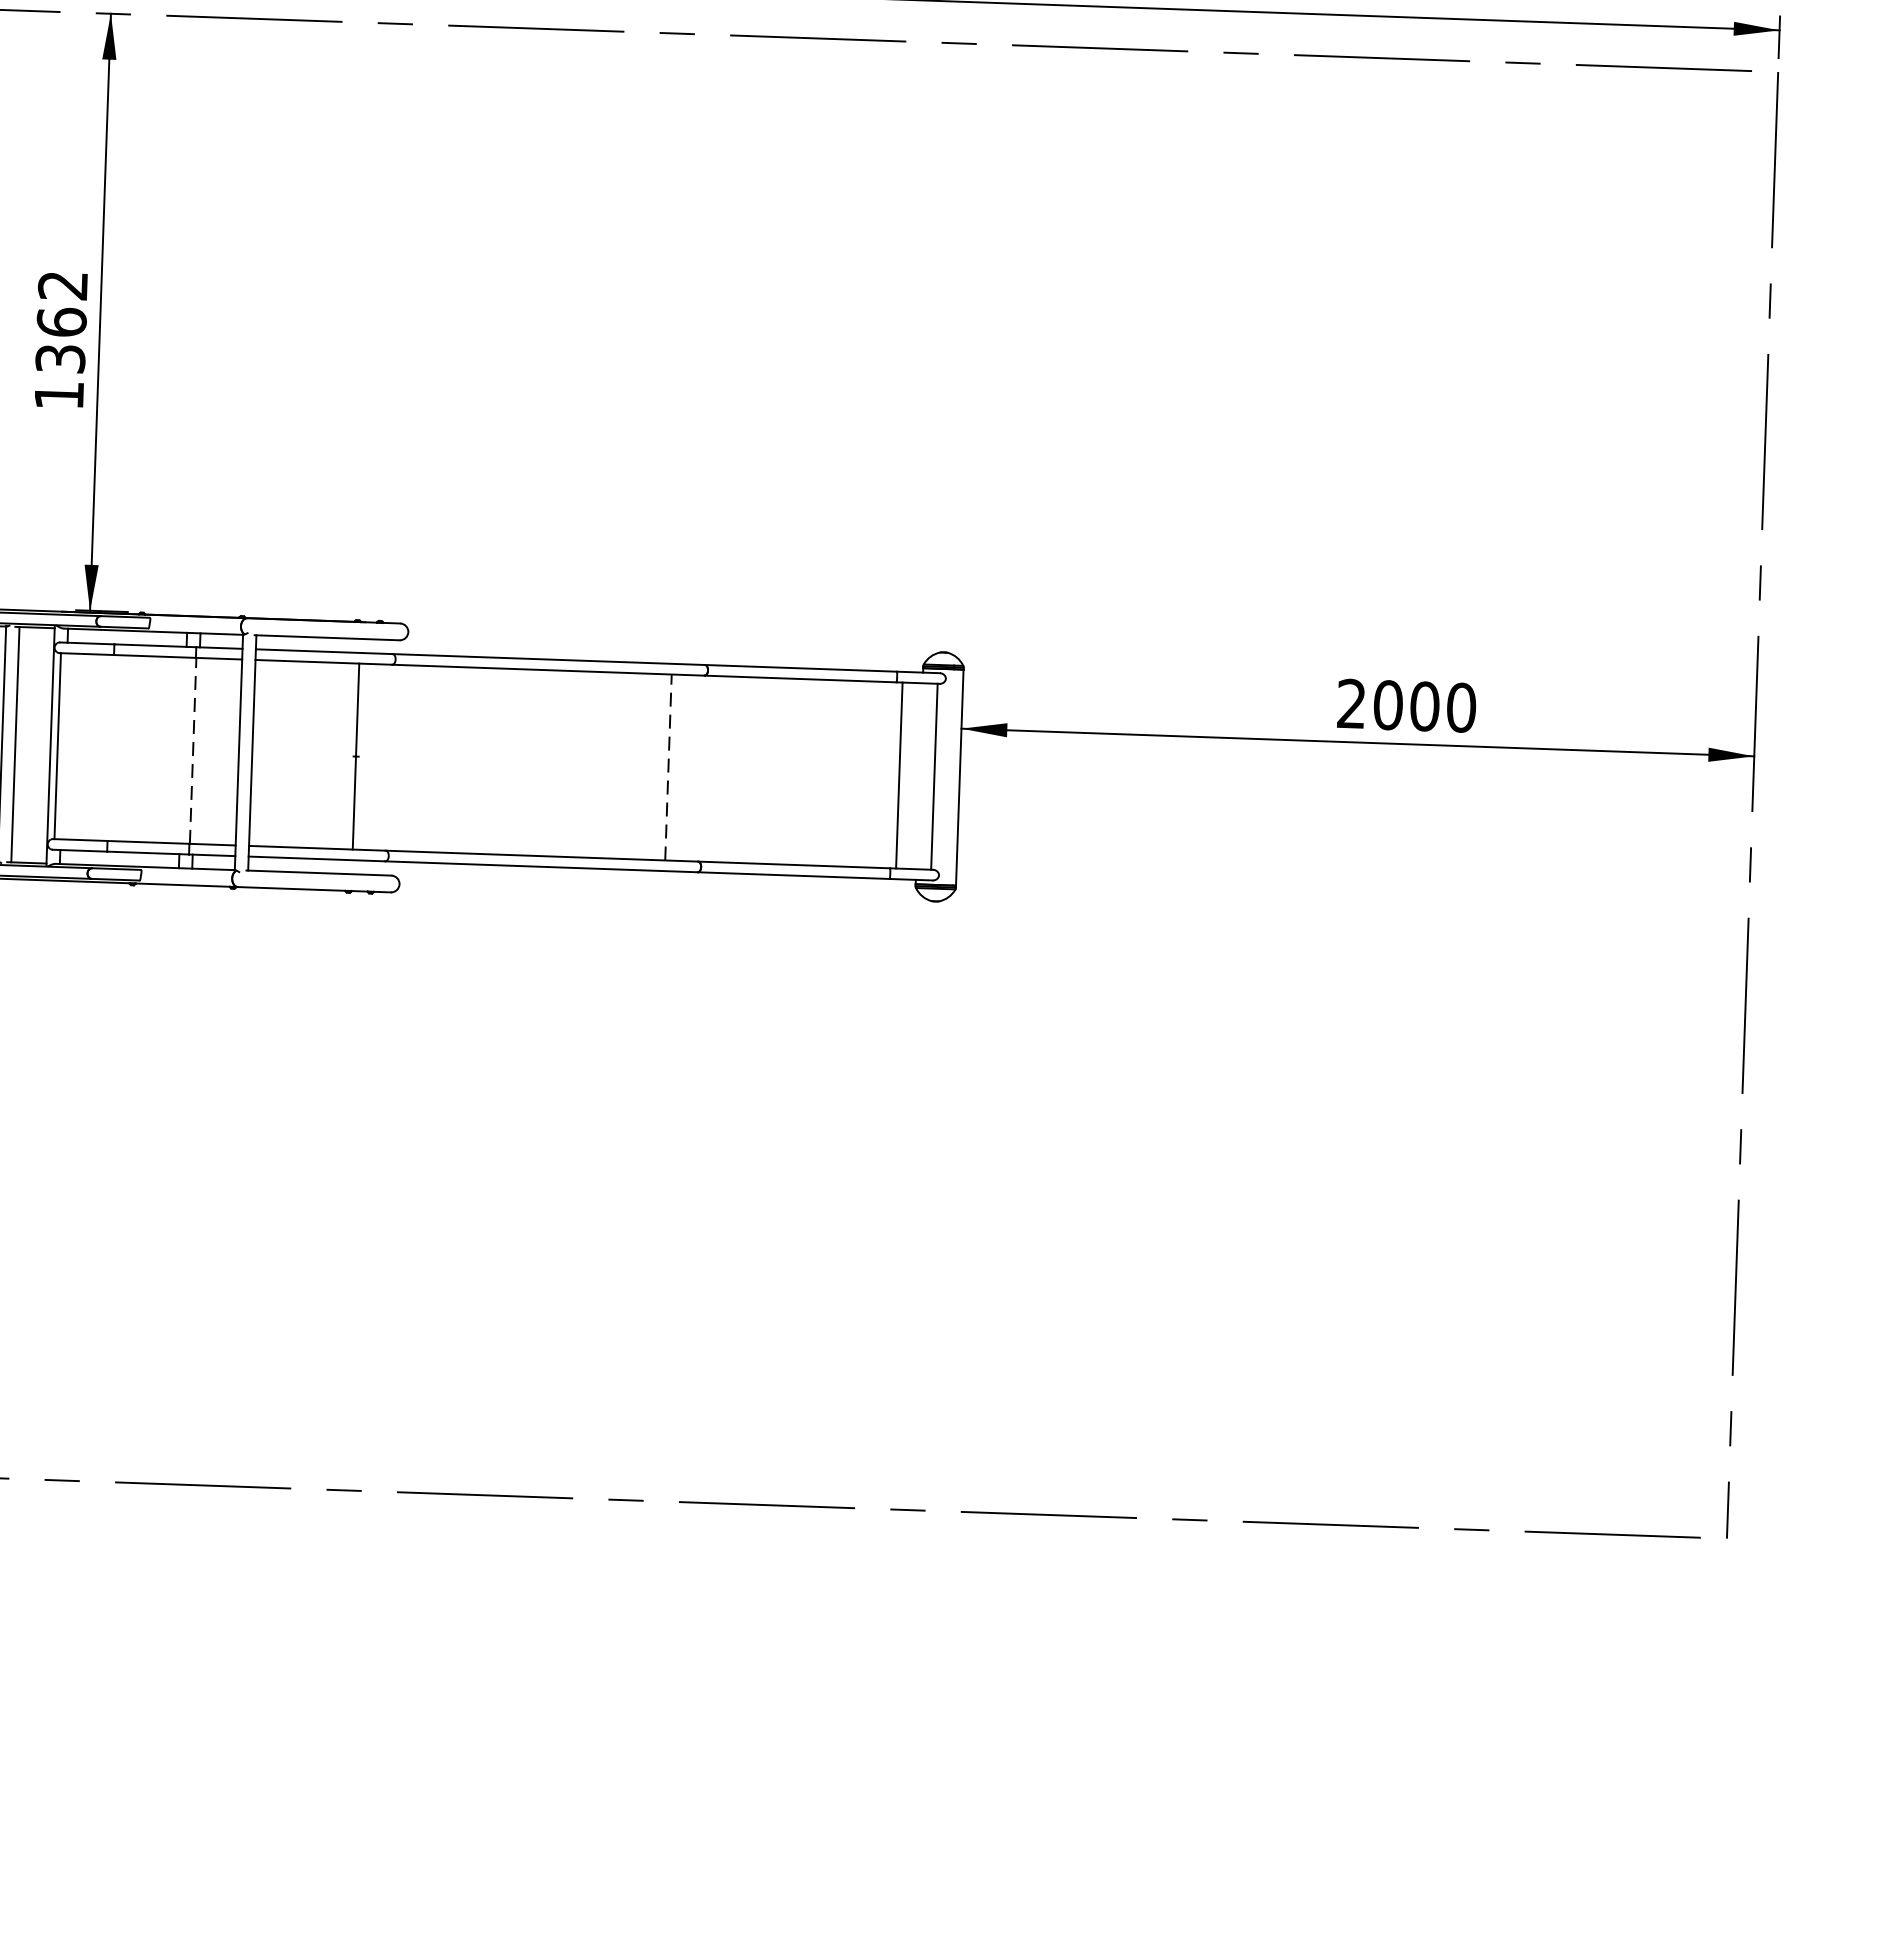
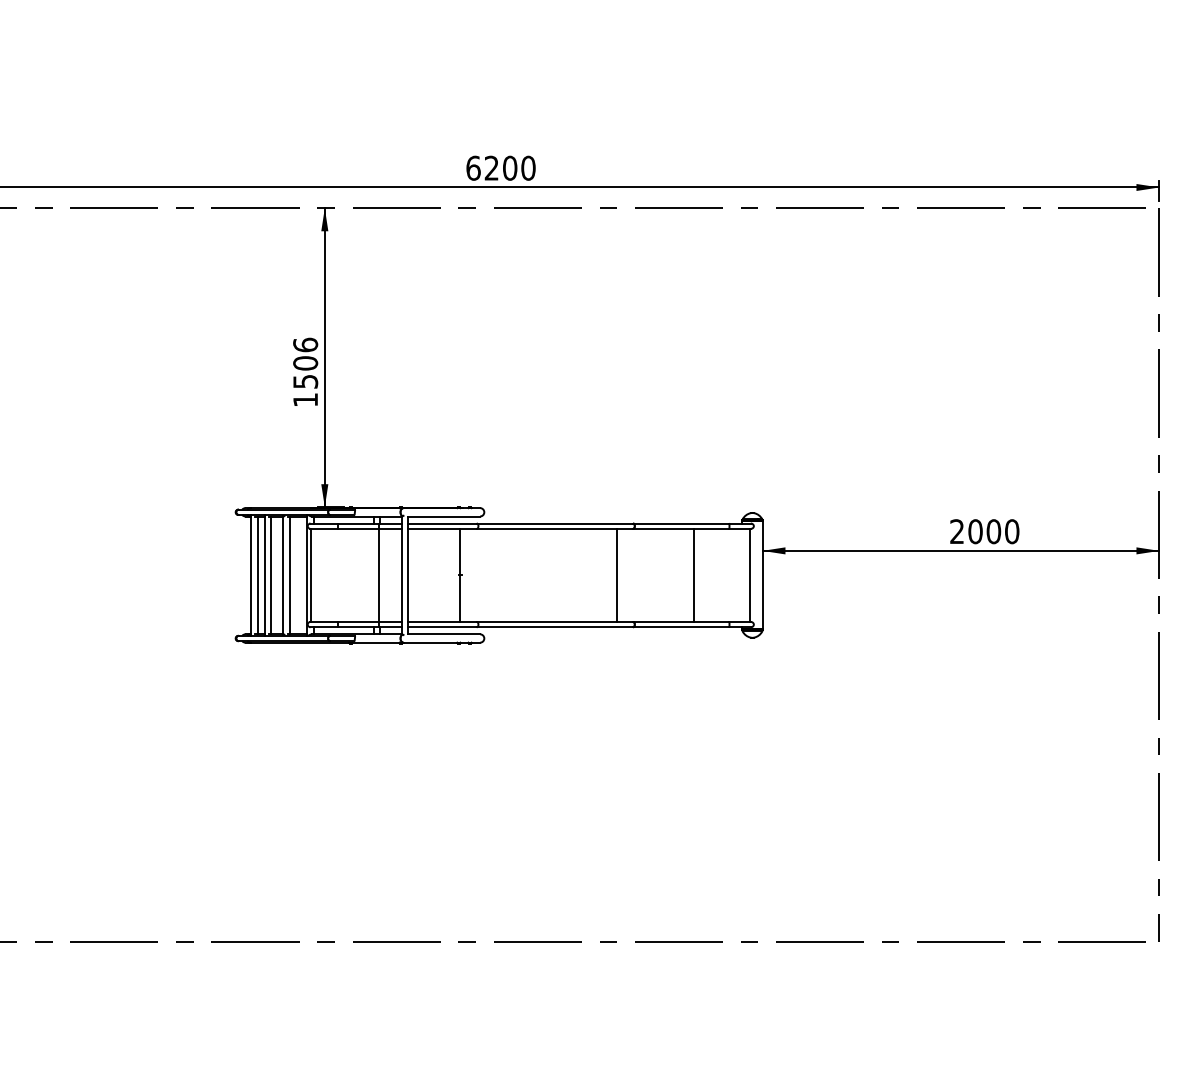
text: (61, 320) -> (305, 362), 1362 -> 1506
line: (192, 751) -> (378, 575), dashed -> solid
line: (667, 767) -> (616, 575), dashed -> solid
line: (899, 773) -> (694, 574), moved

